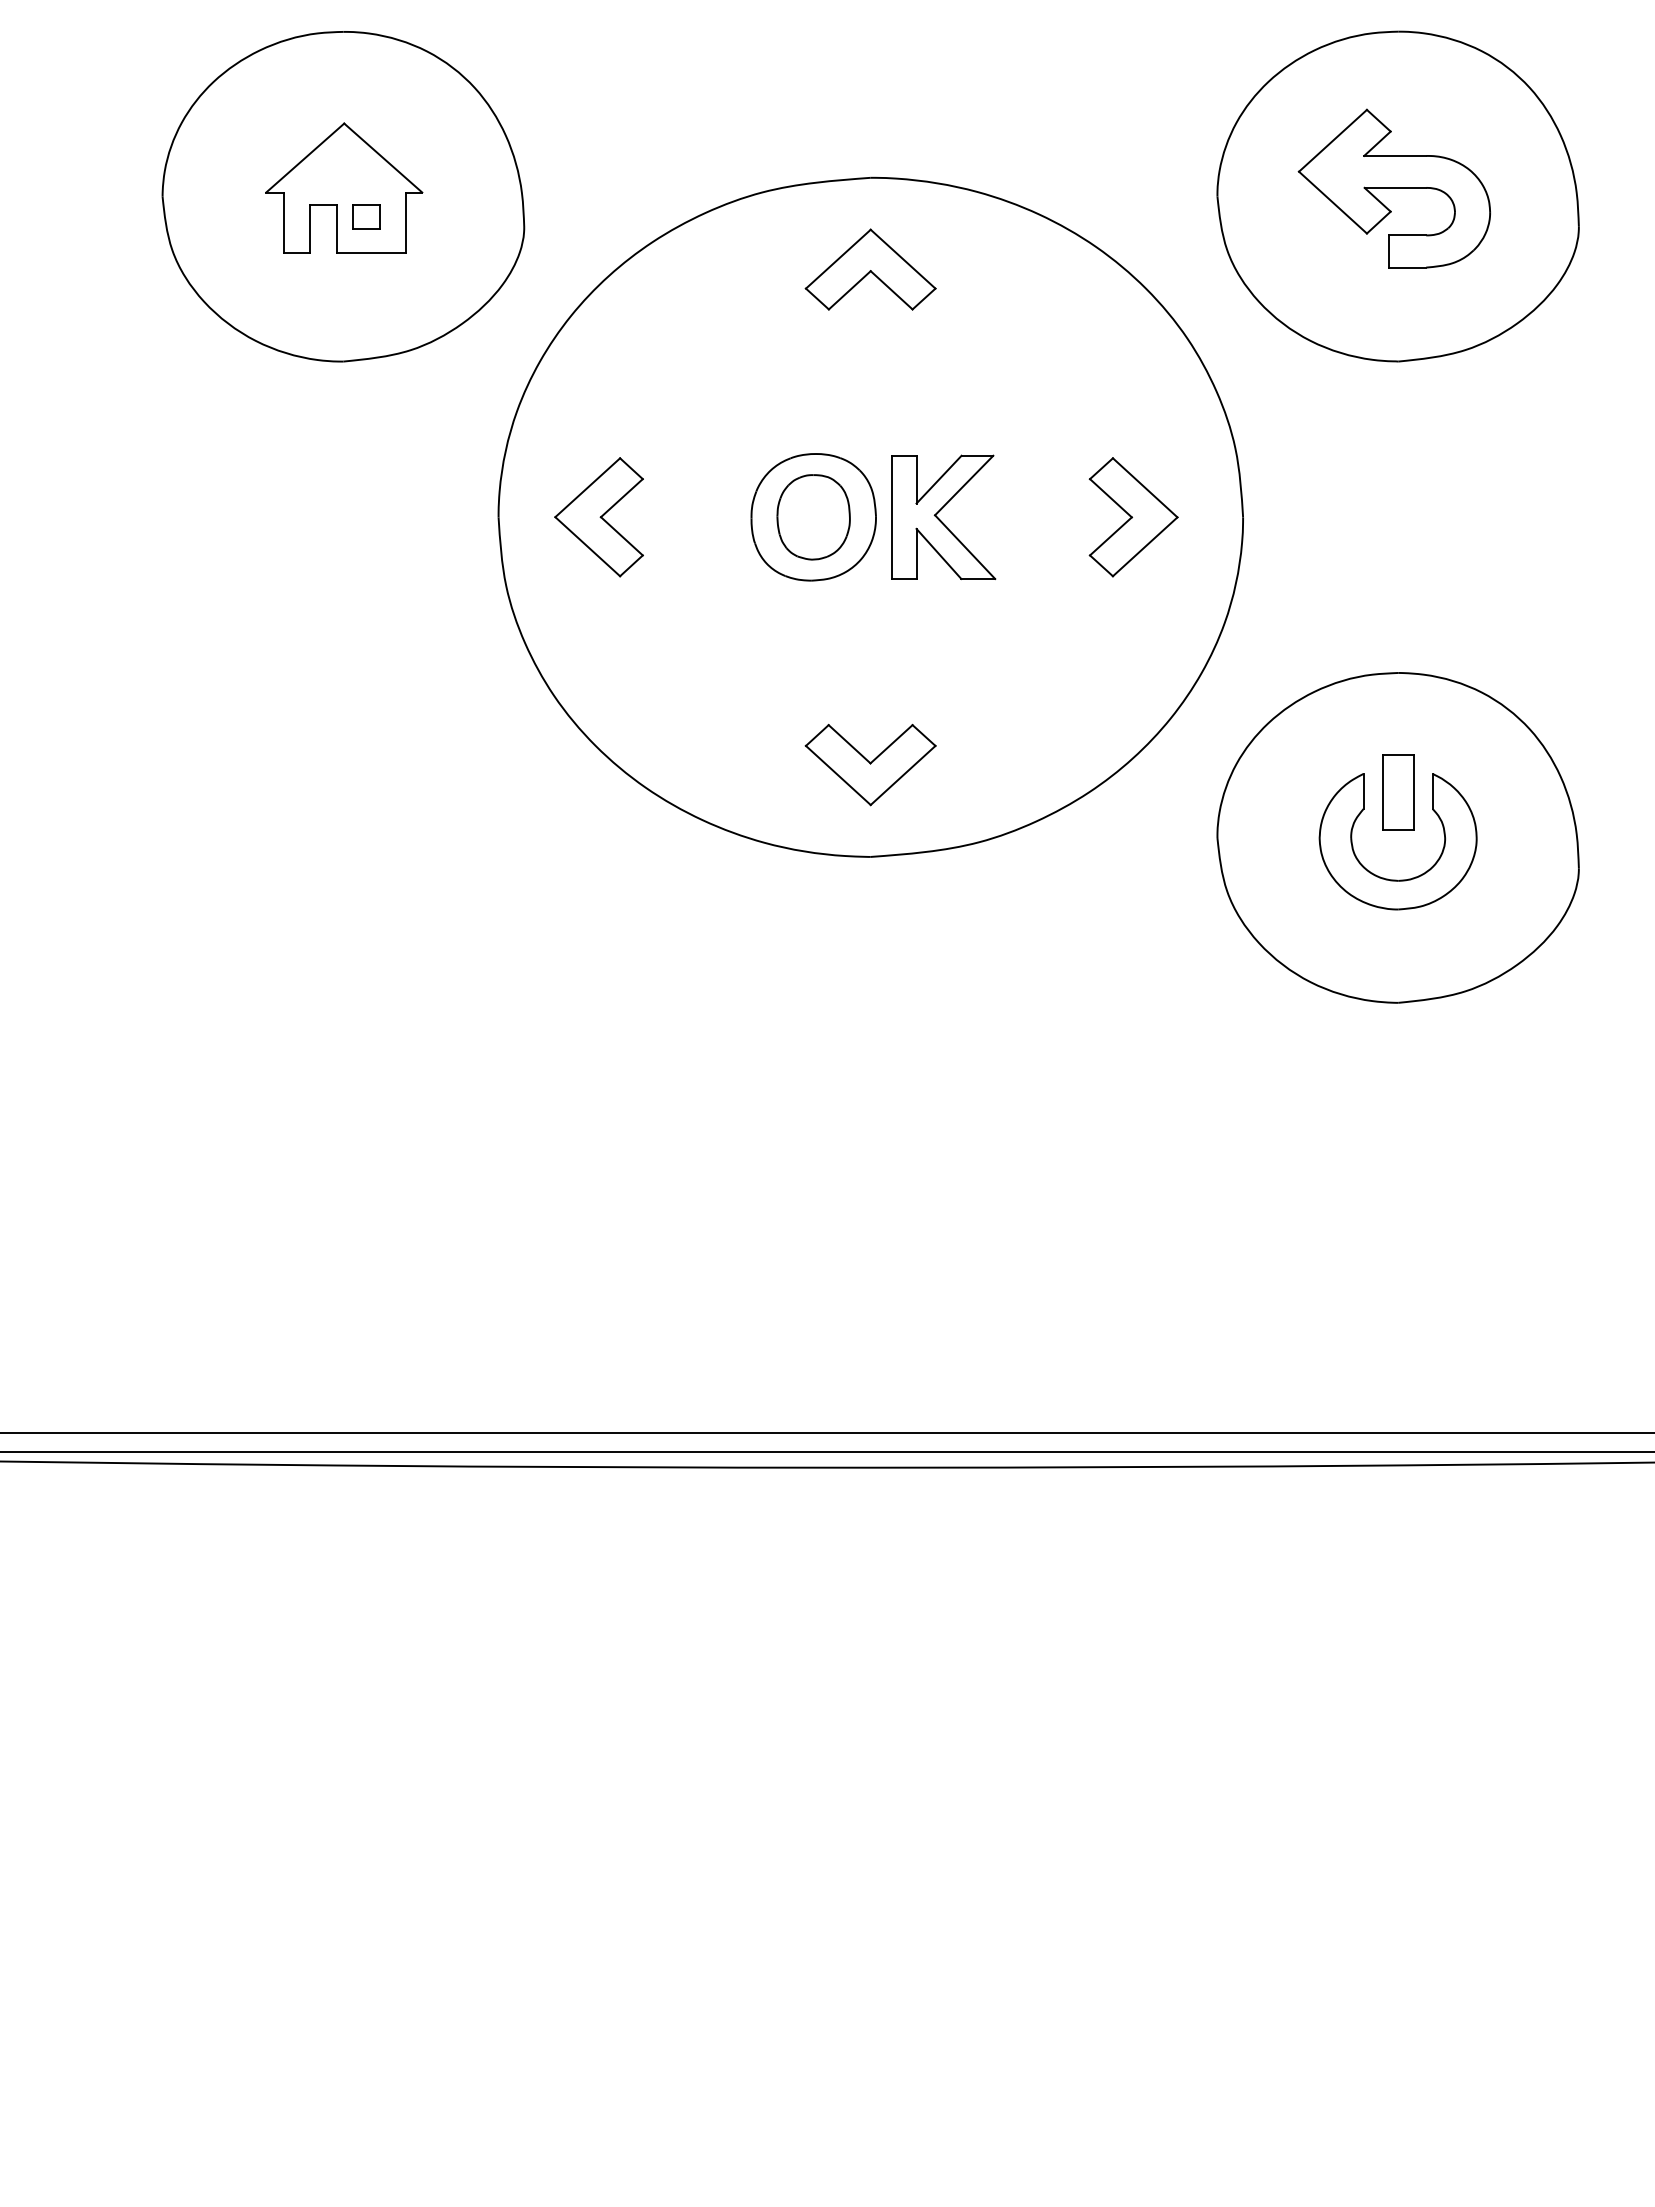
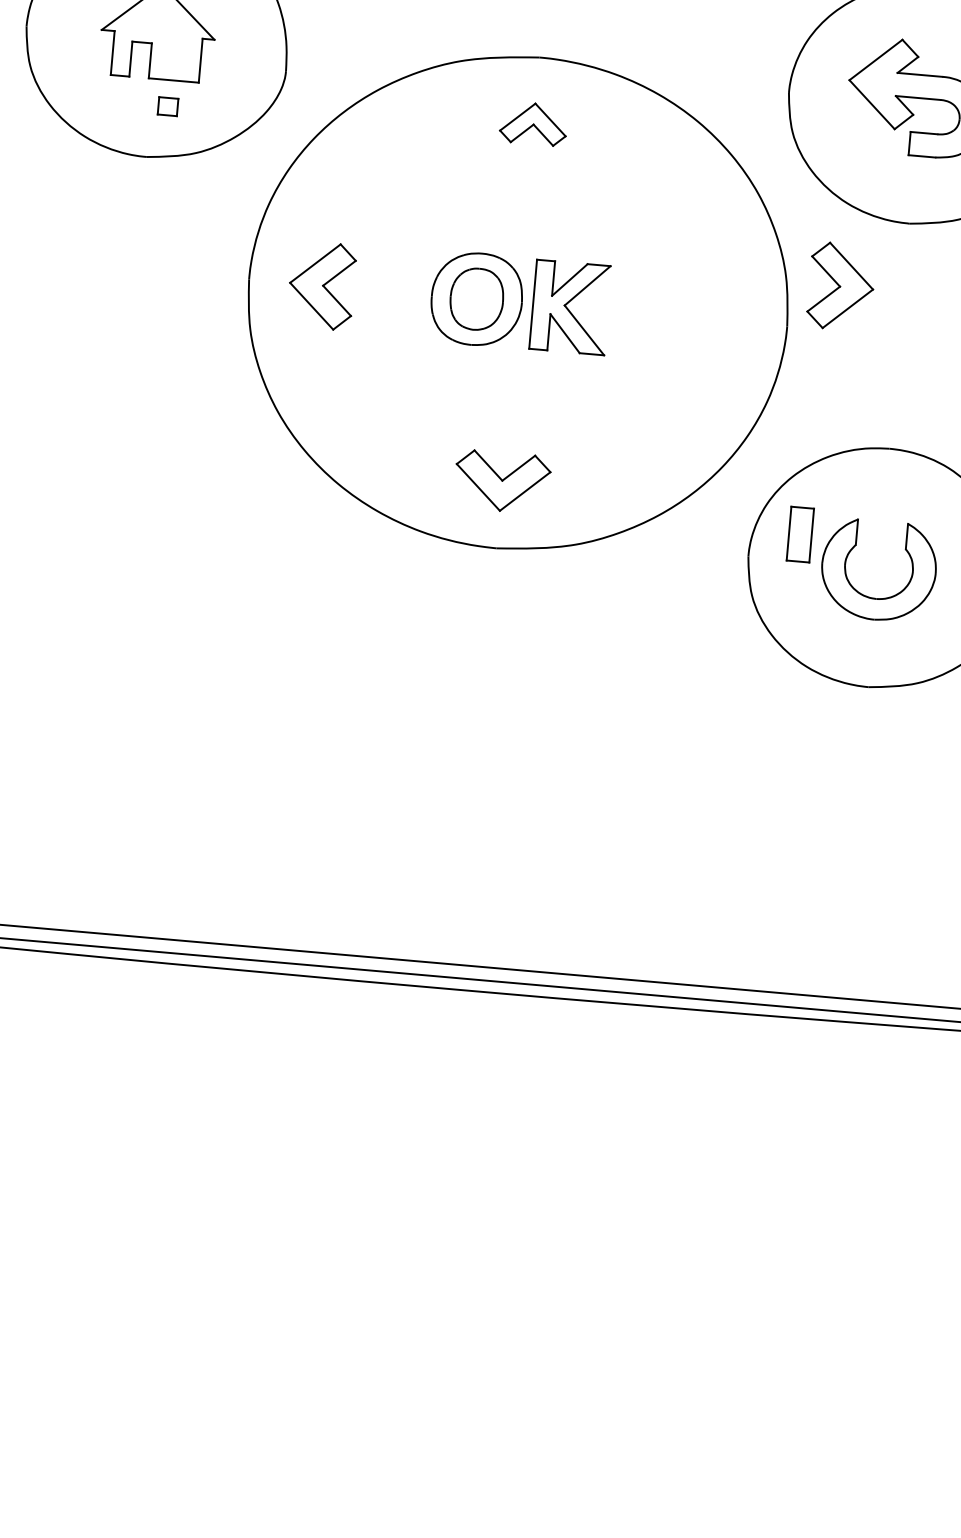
part: (366, 216) -> (168, 106), moved
part: (870, 269) -> (533, 123), size x0.7
part: (1133, 517) -> (841, 286), moved
part: (1398, 792) -> (800, 534), moved

